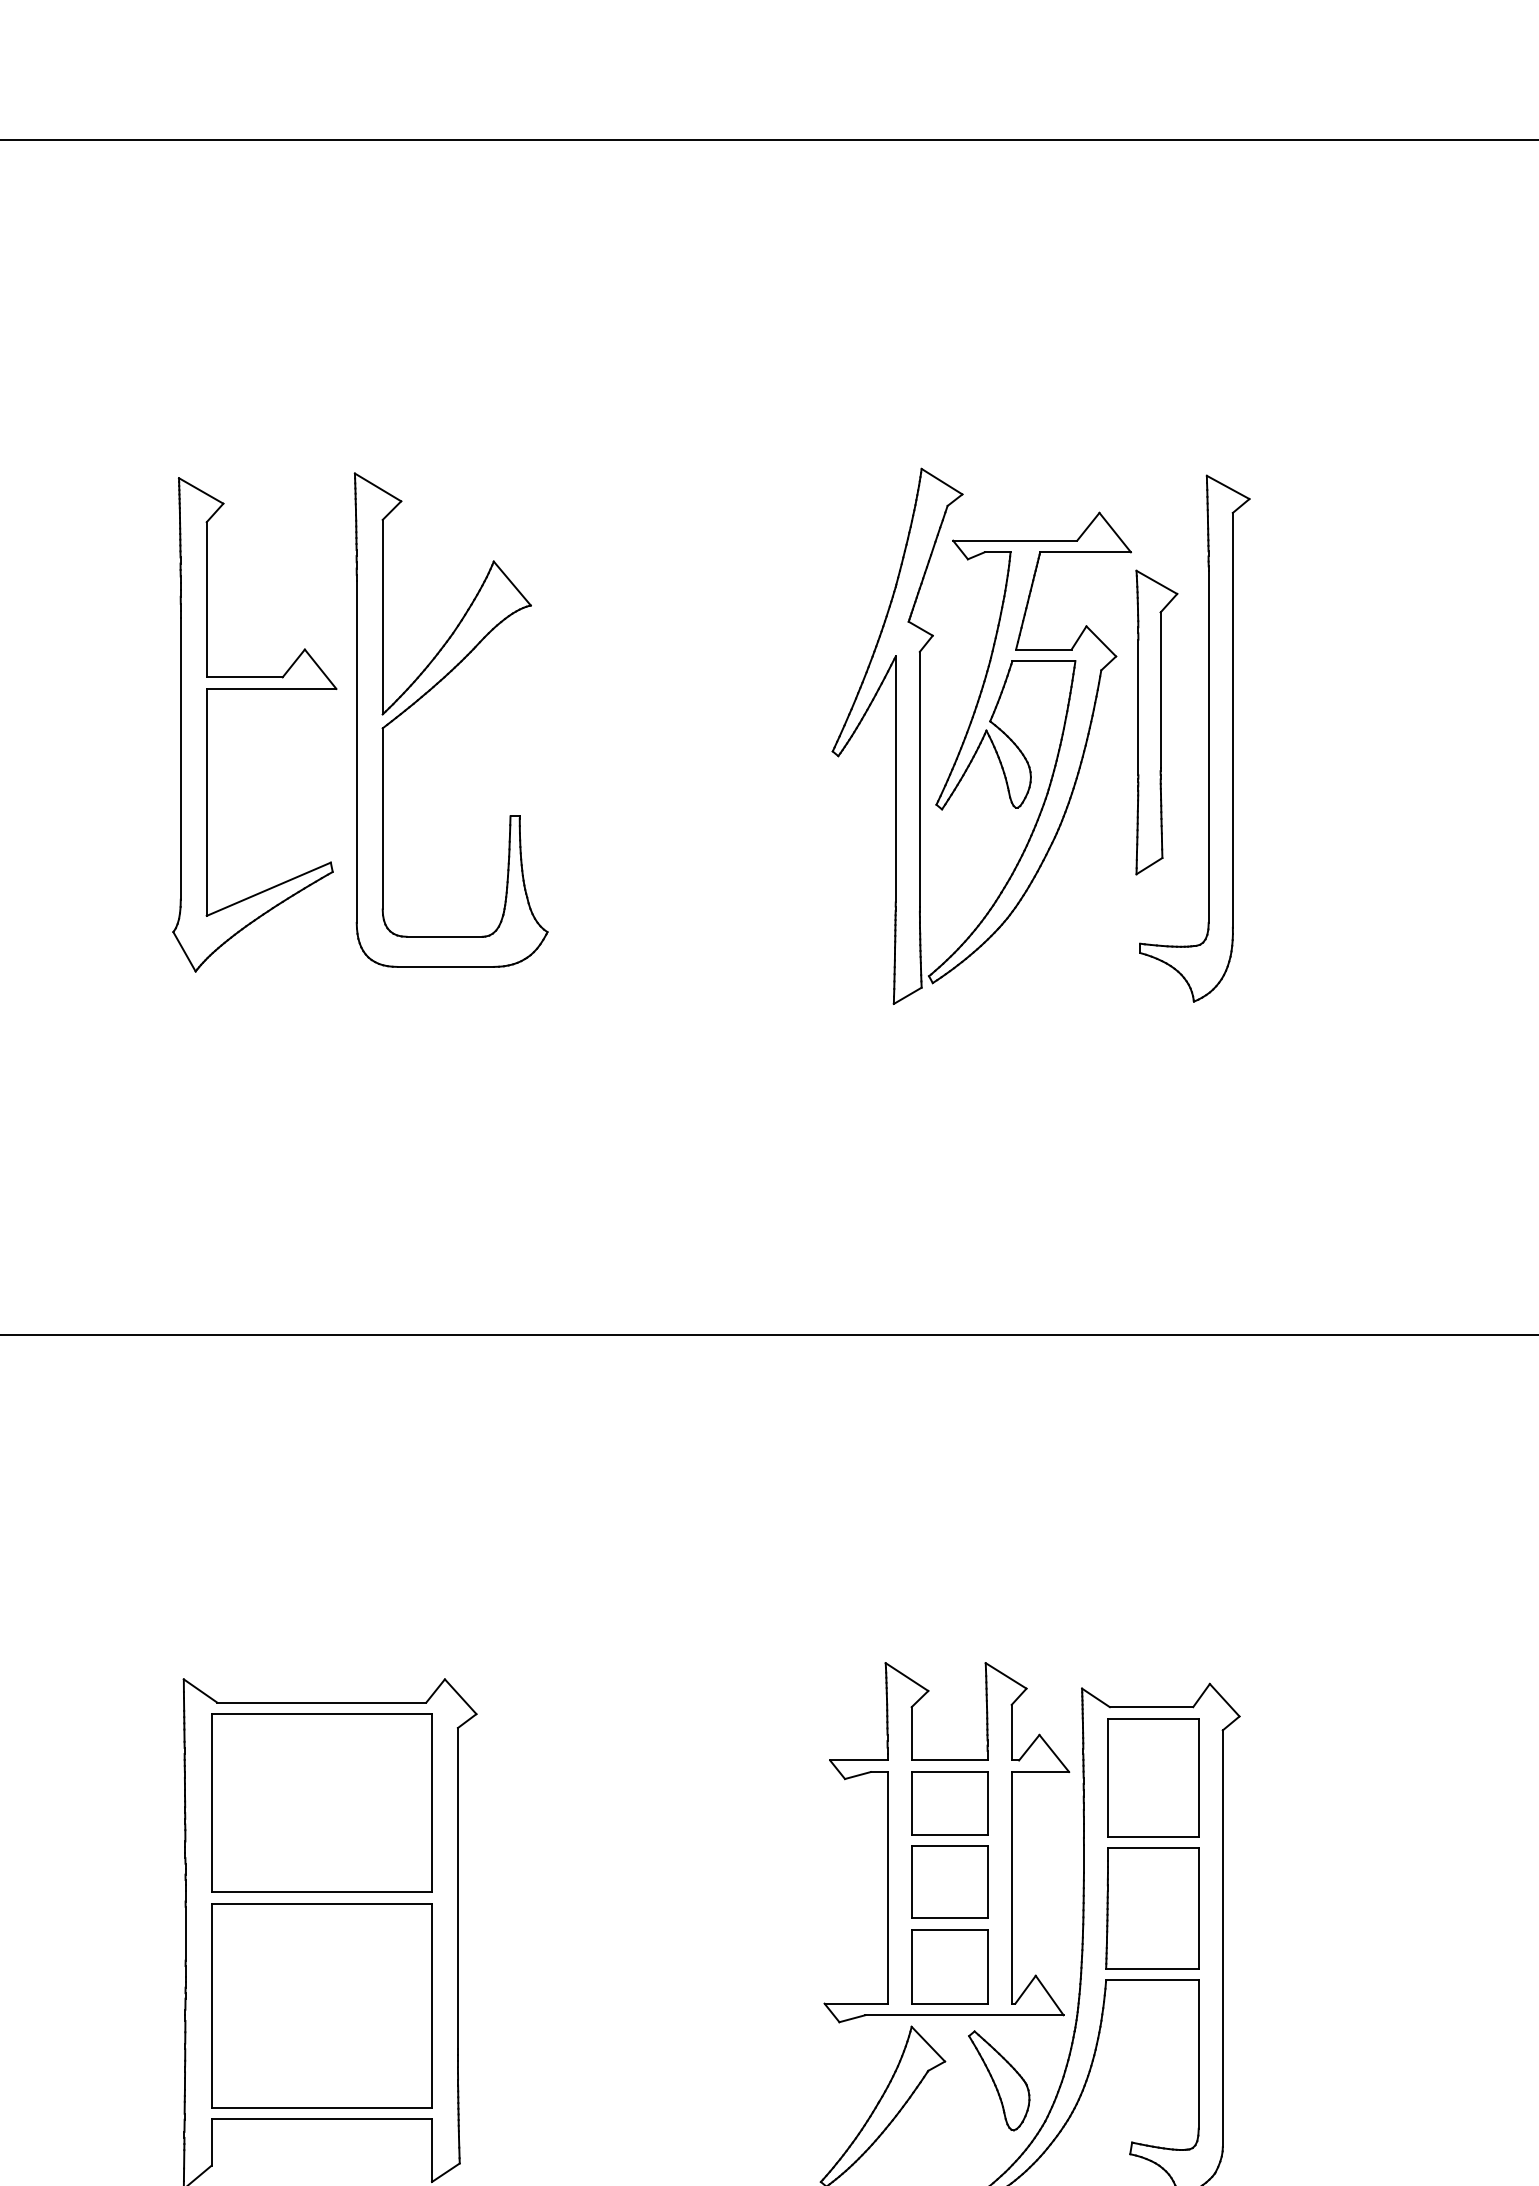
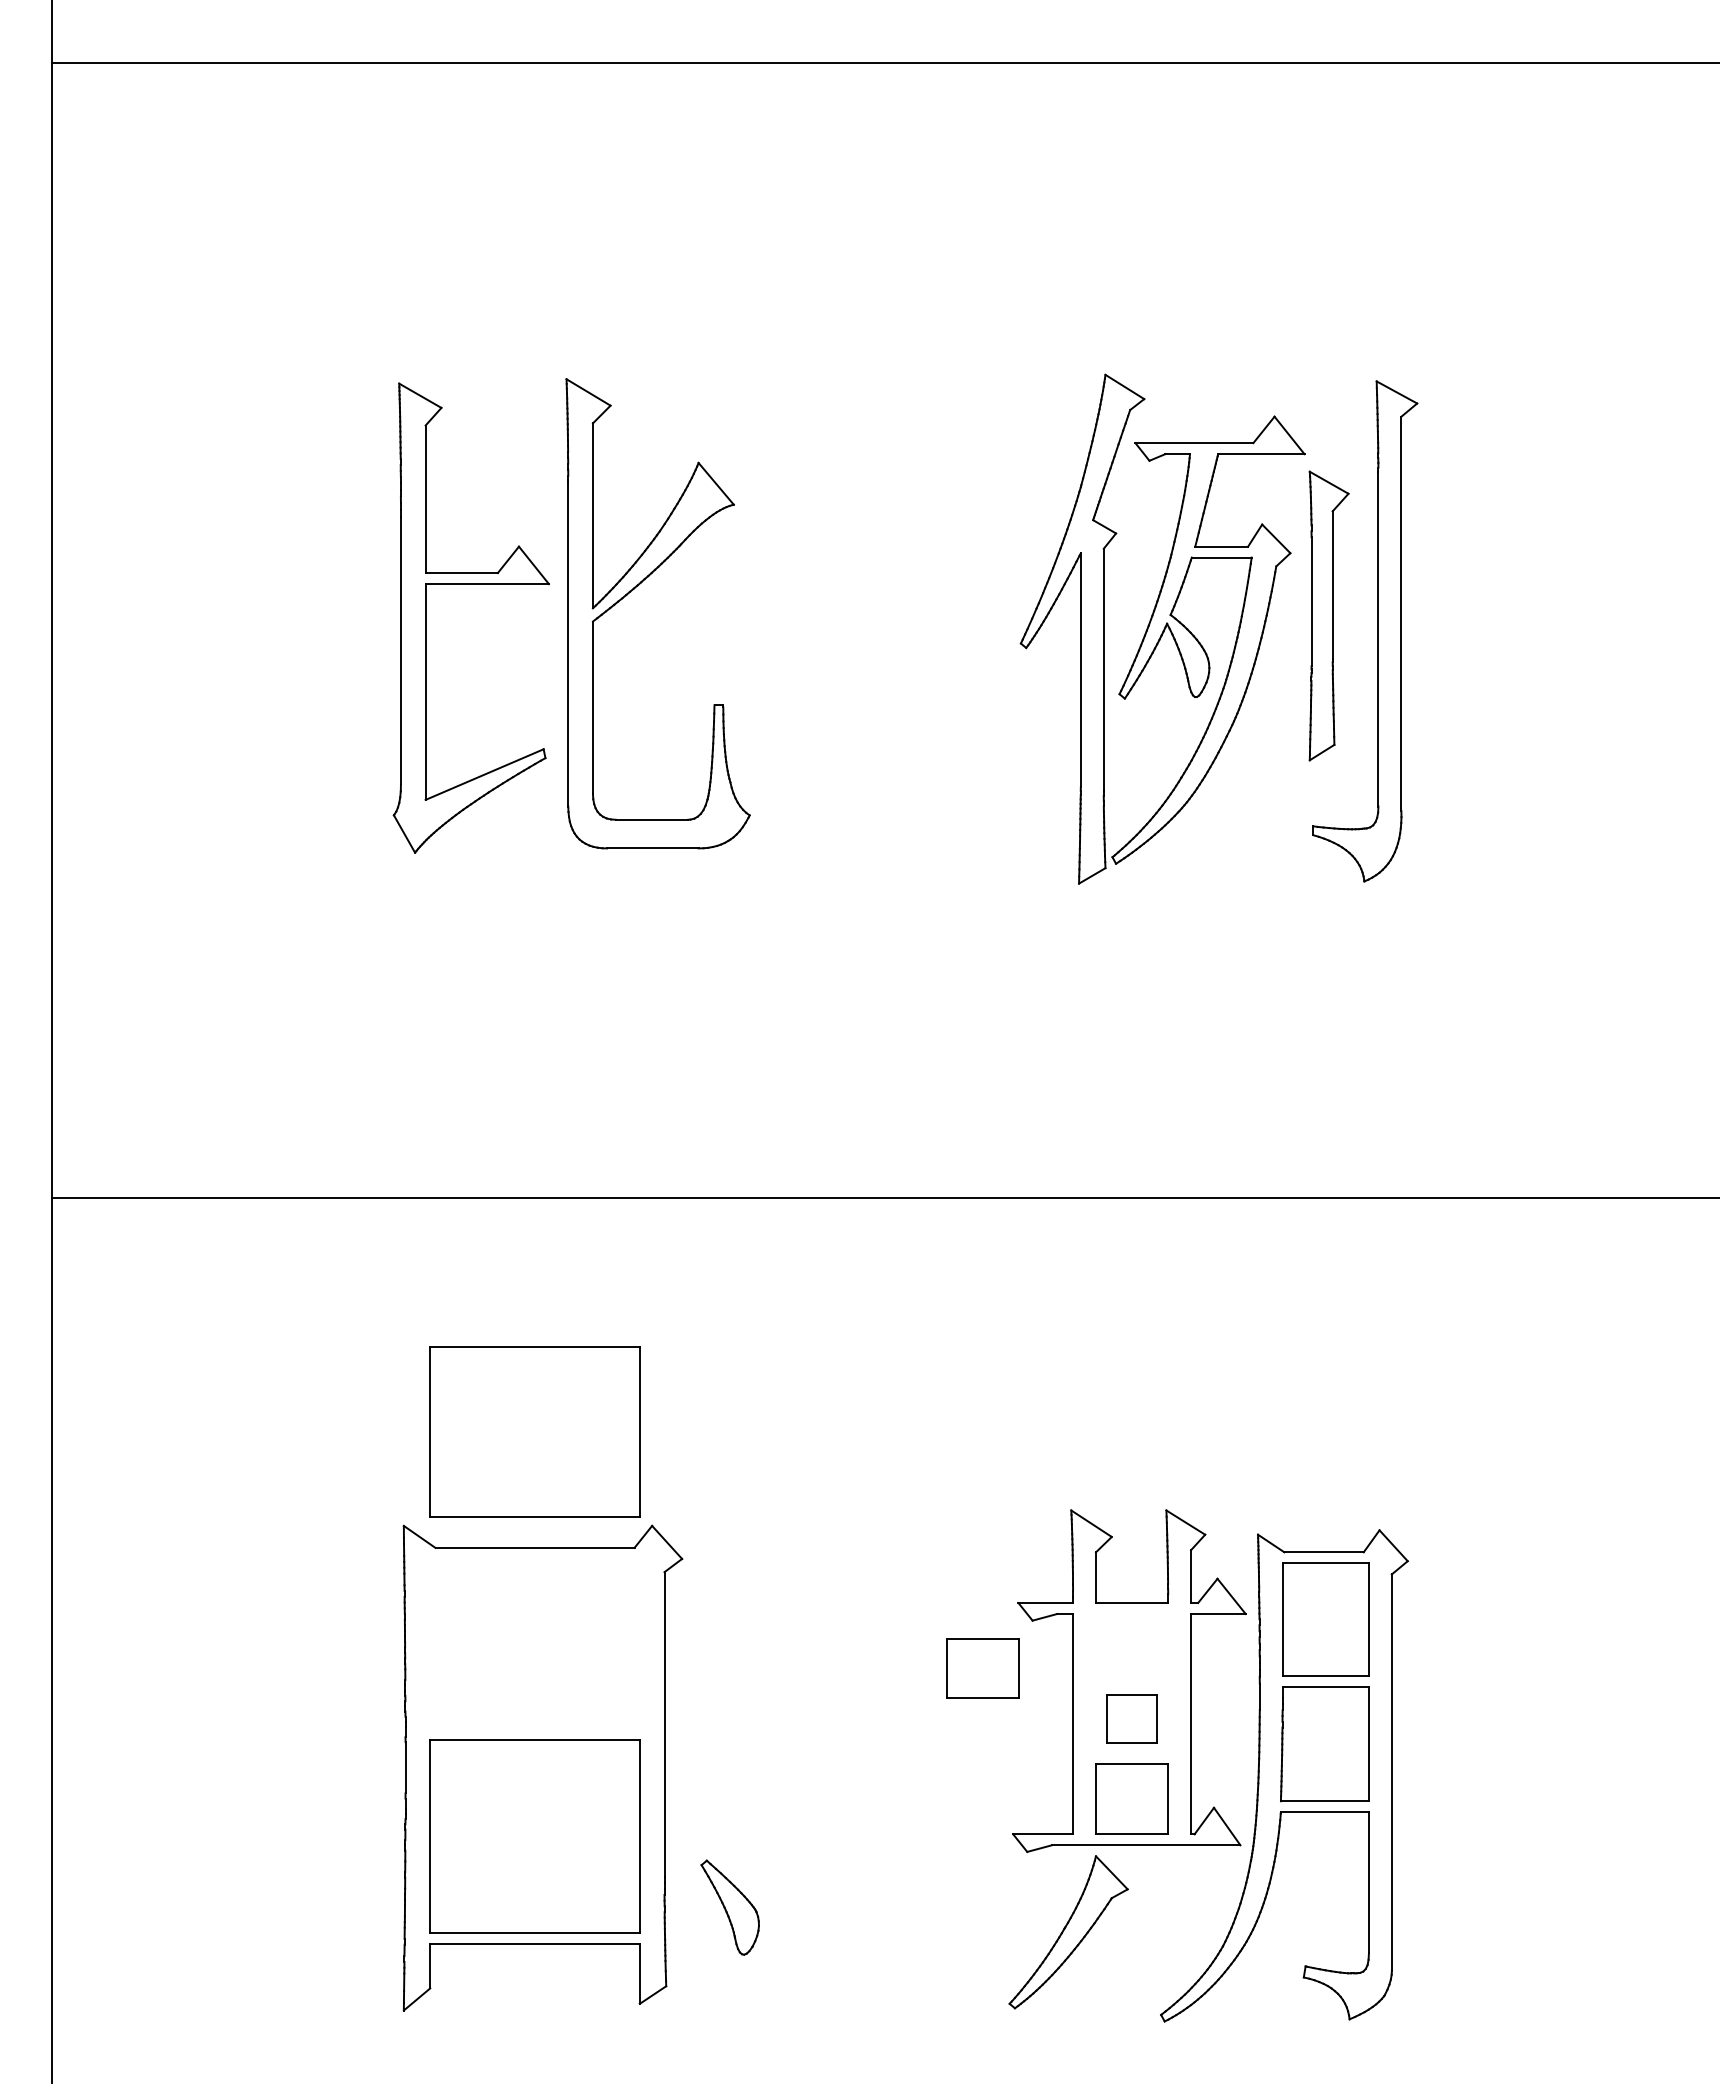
part: (321, 1803) -> (534, 1431), moved
part: (949, 1803) -> (982, 1668), moved
part: (949, 1881) -> (1131, 1718), size x0.7
part: (998, 2080) -> (729, 1907), moved

